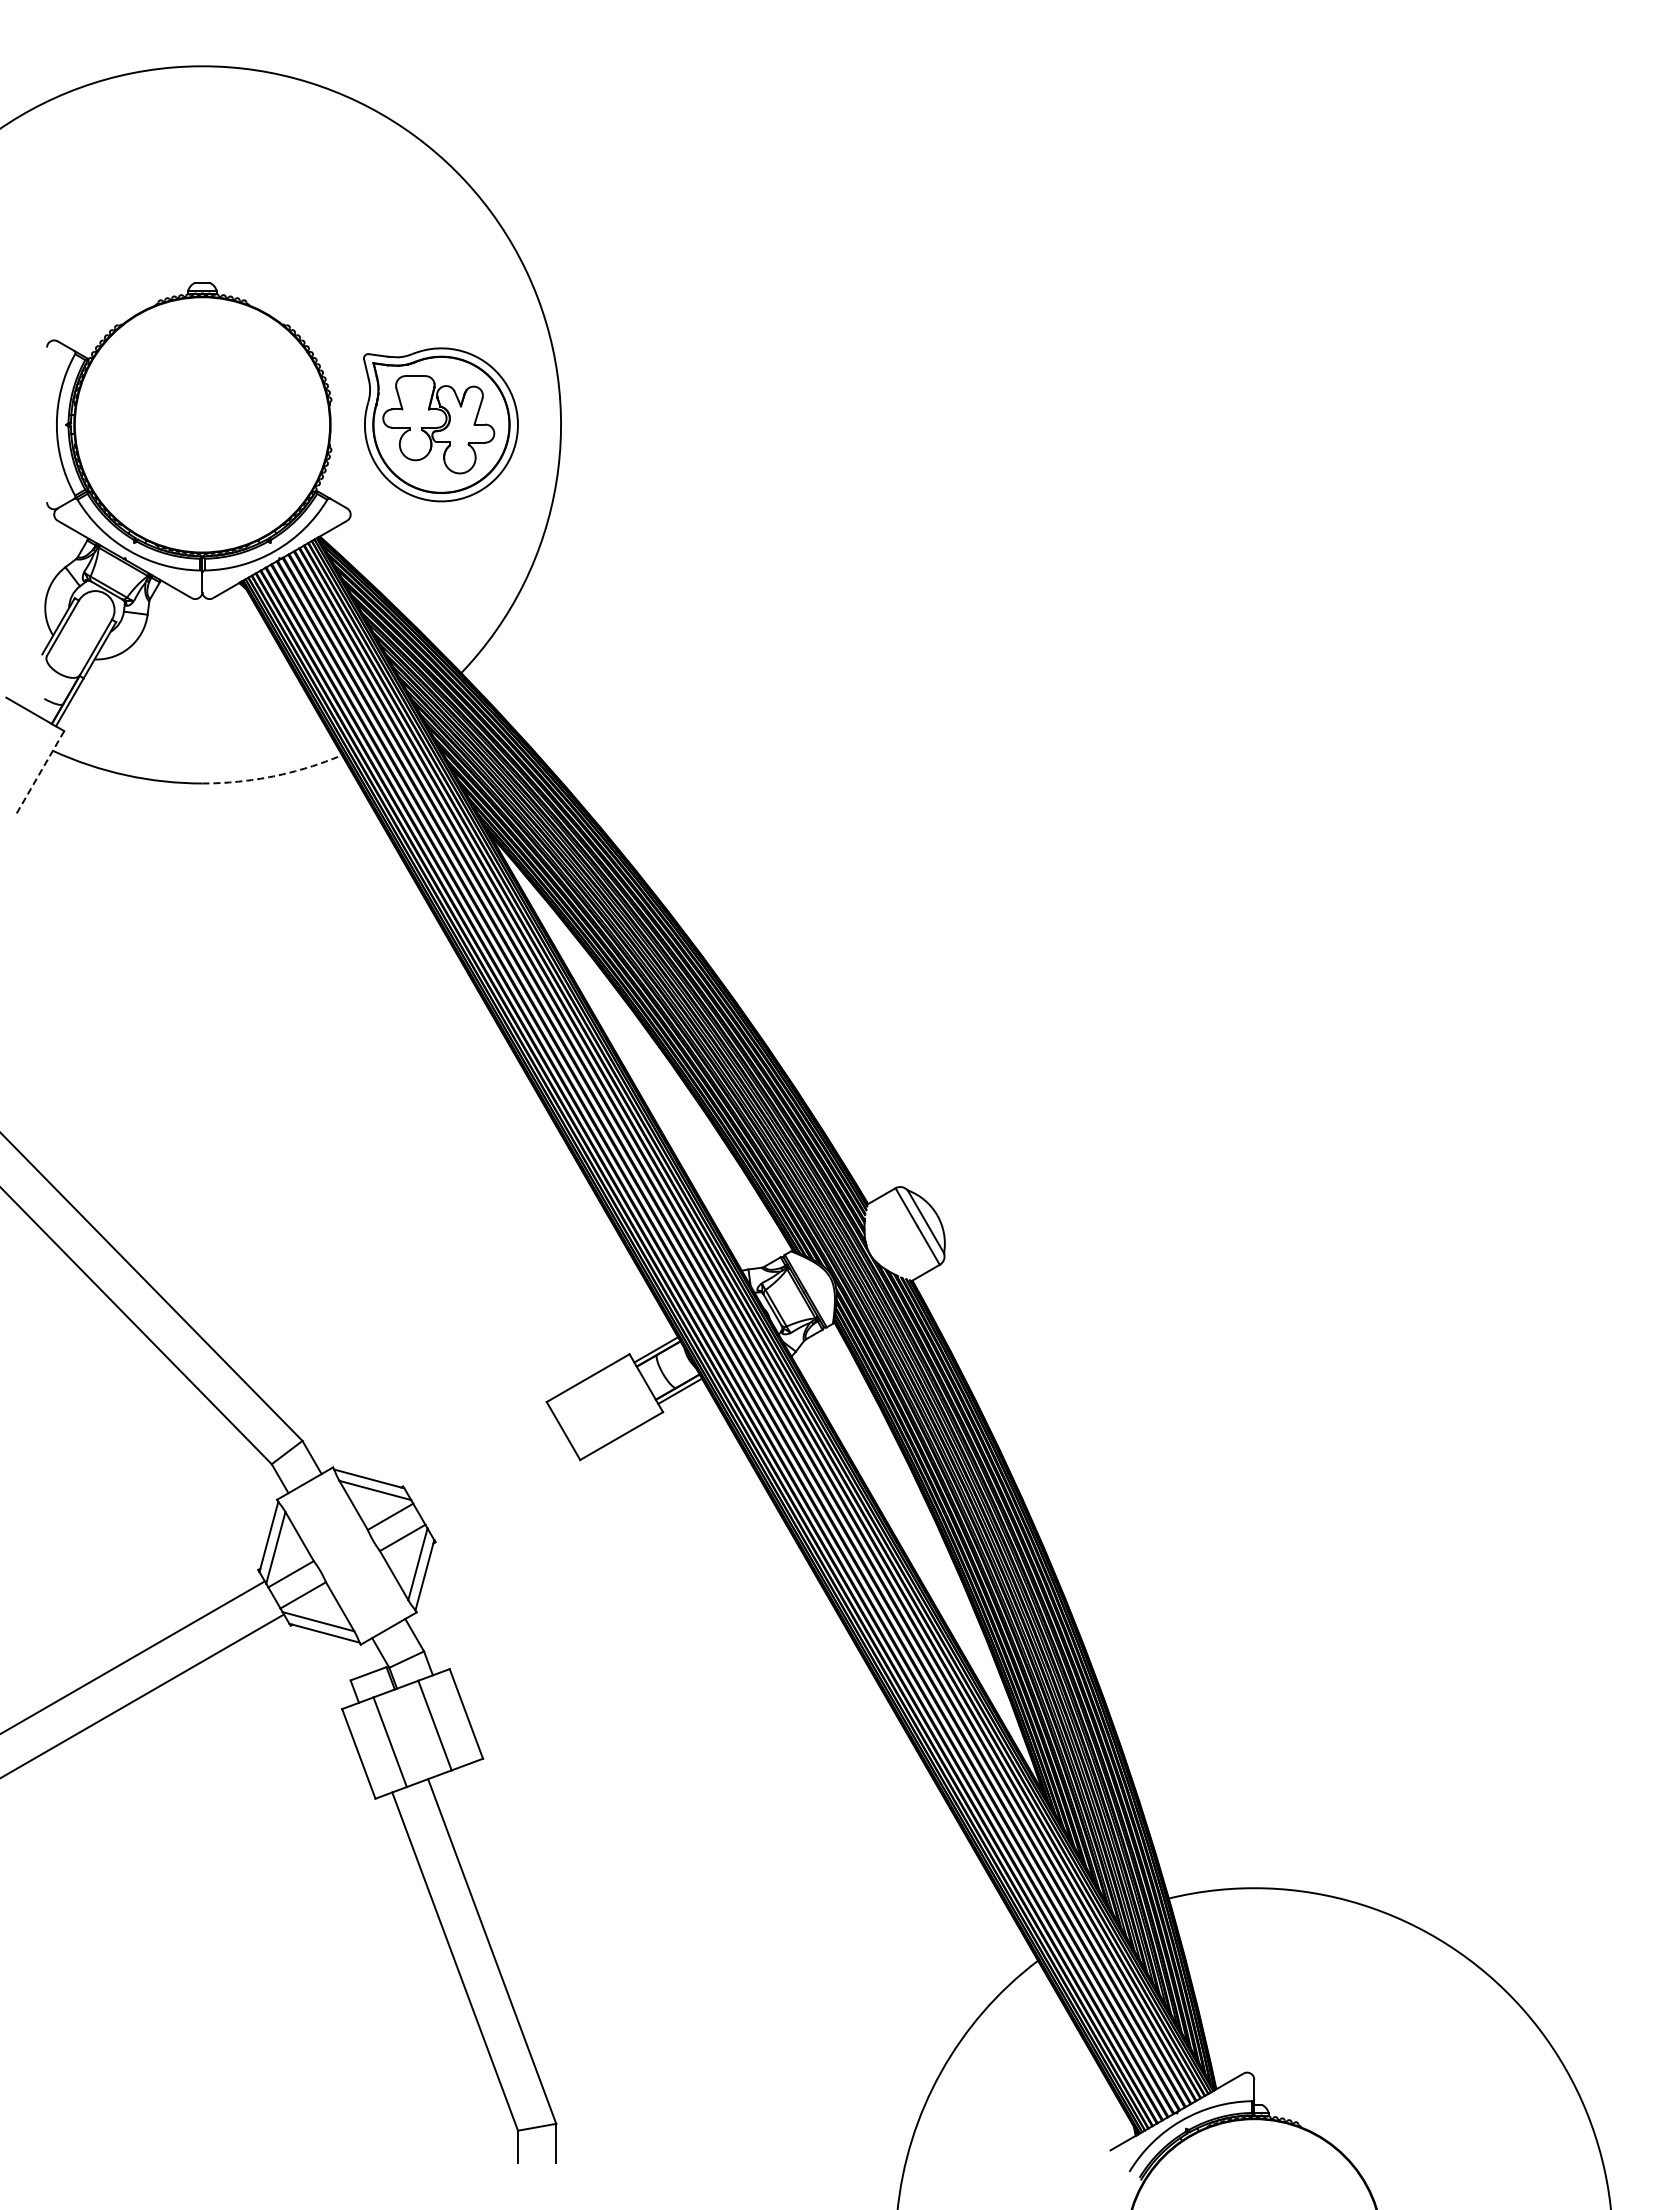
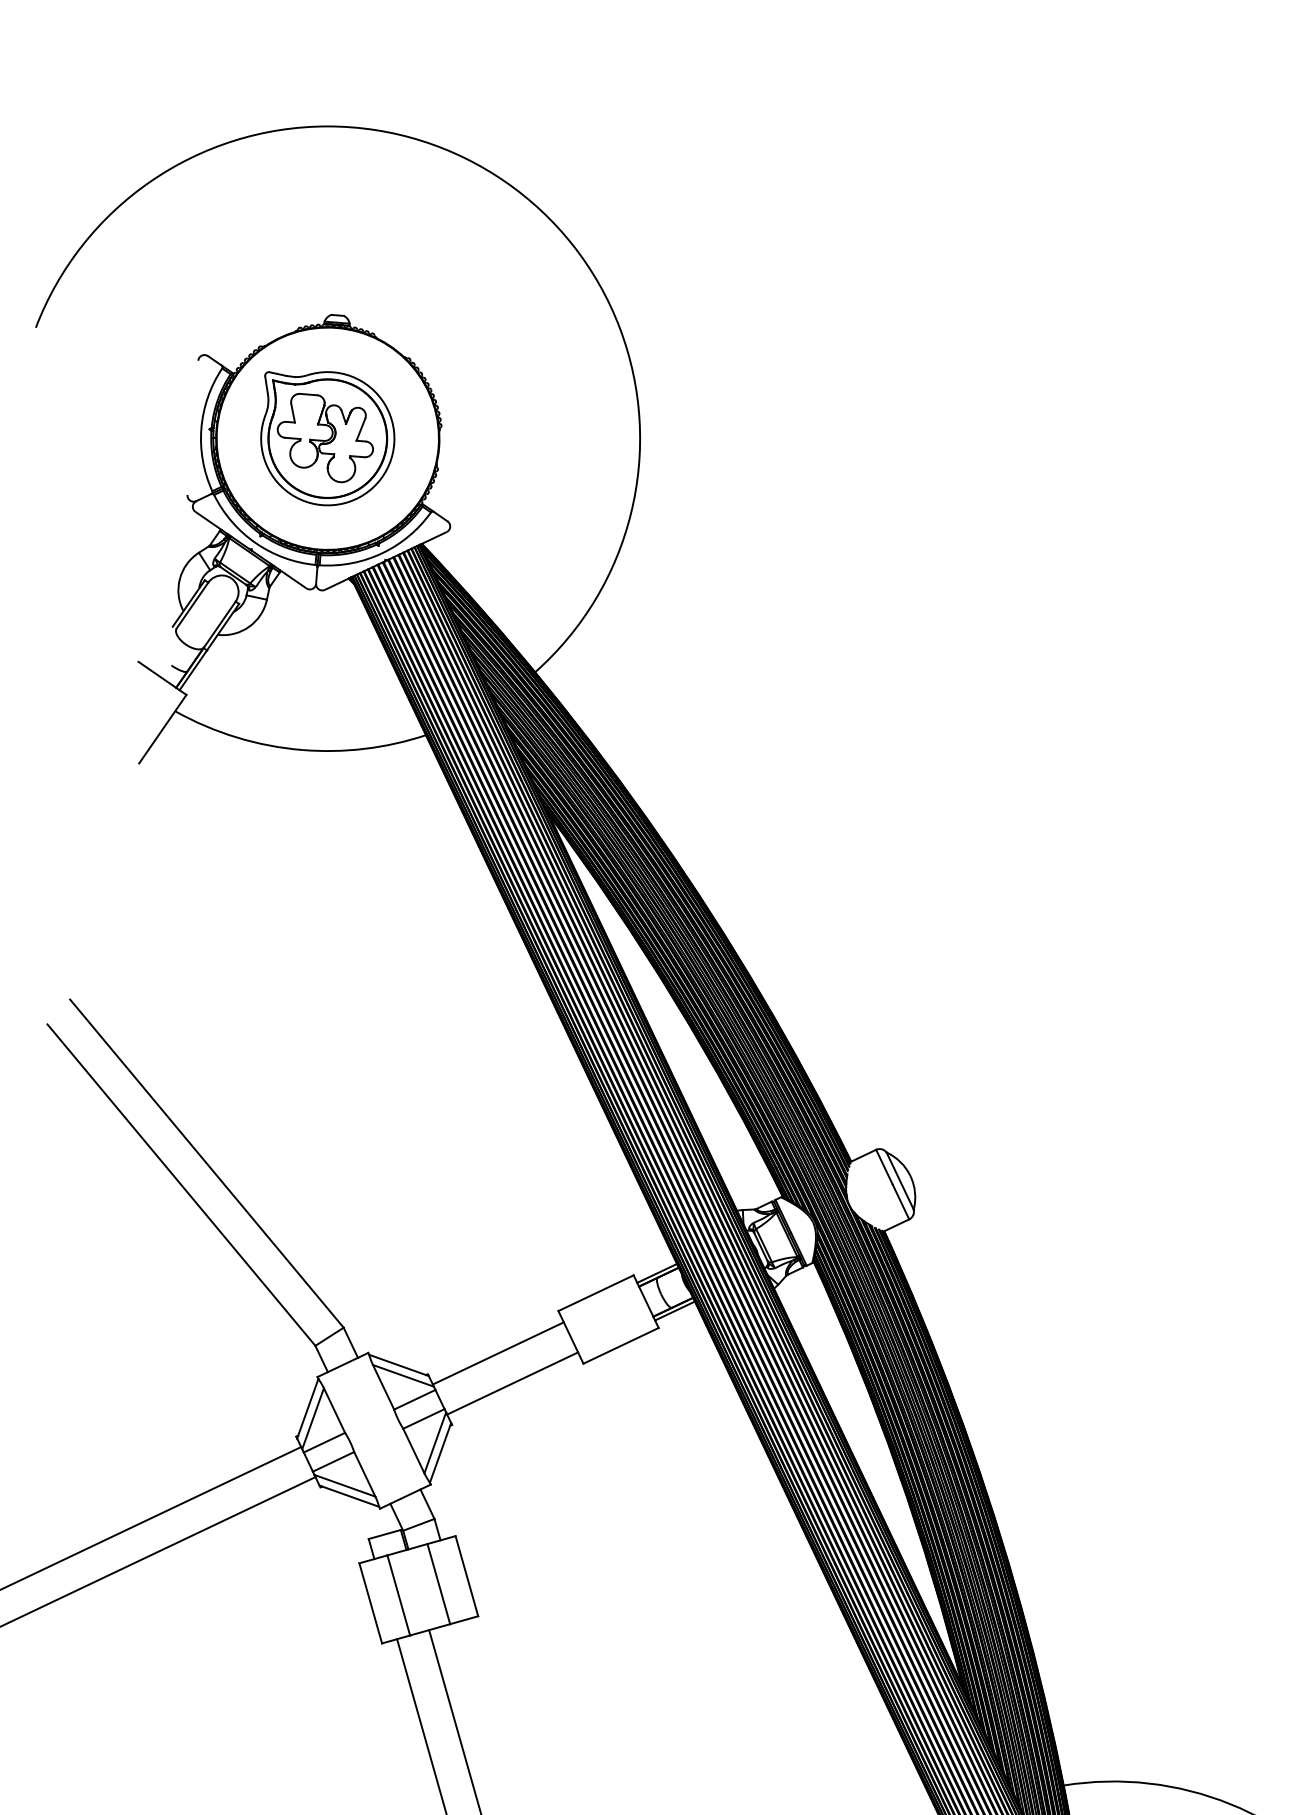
part: (440, 424) -> (327, 438), moved
line: (40, 772) -> (162, 729), dashed -> solid
arc: (273, 776) -> (364, 748), dashed -> solid
line: (481, 1455) -> (498, 1352), added
line: (500, 1488) -> (512, 1382), added

